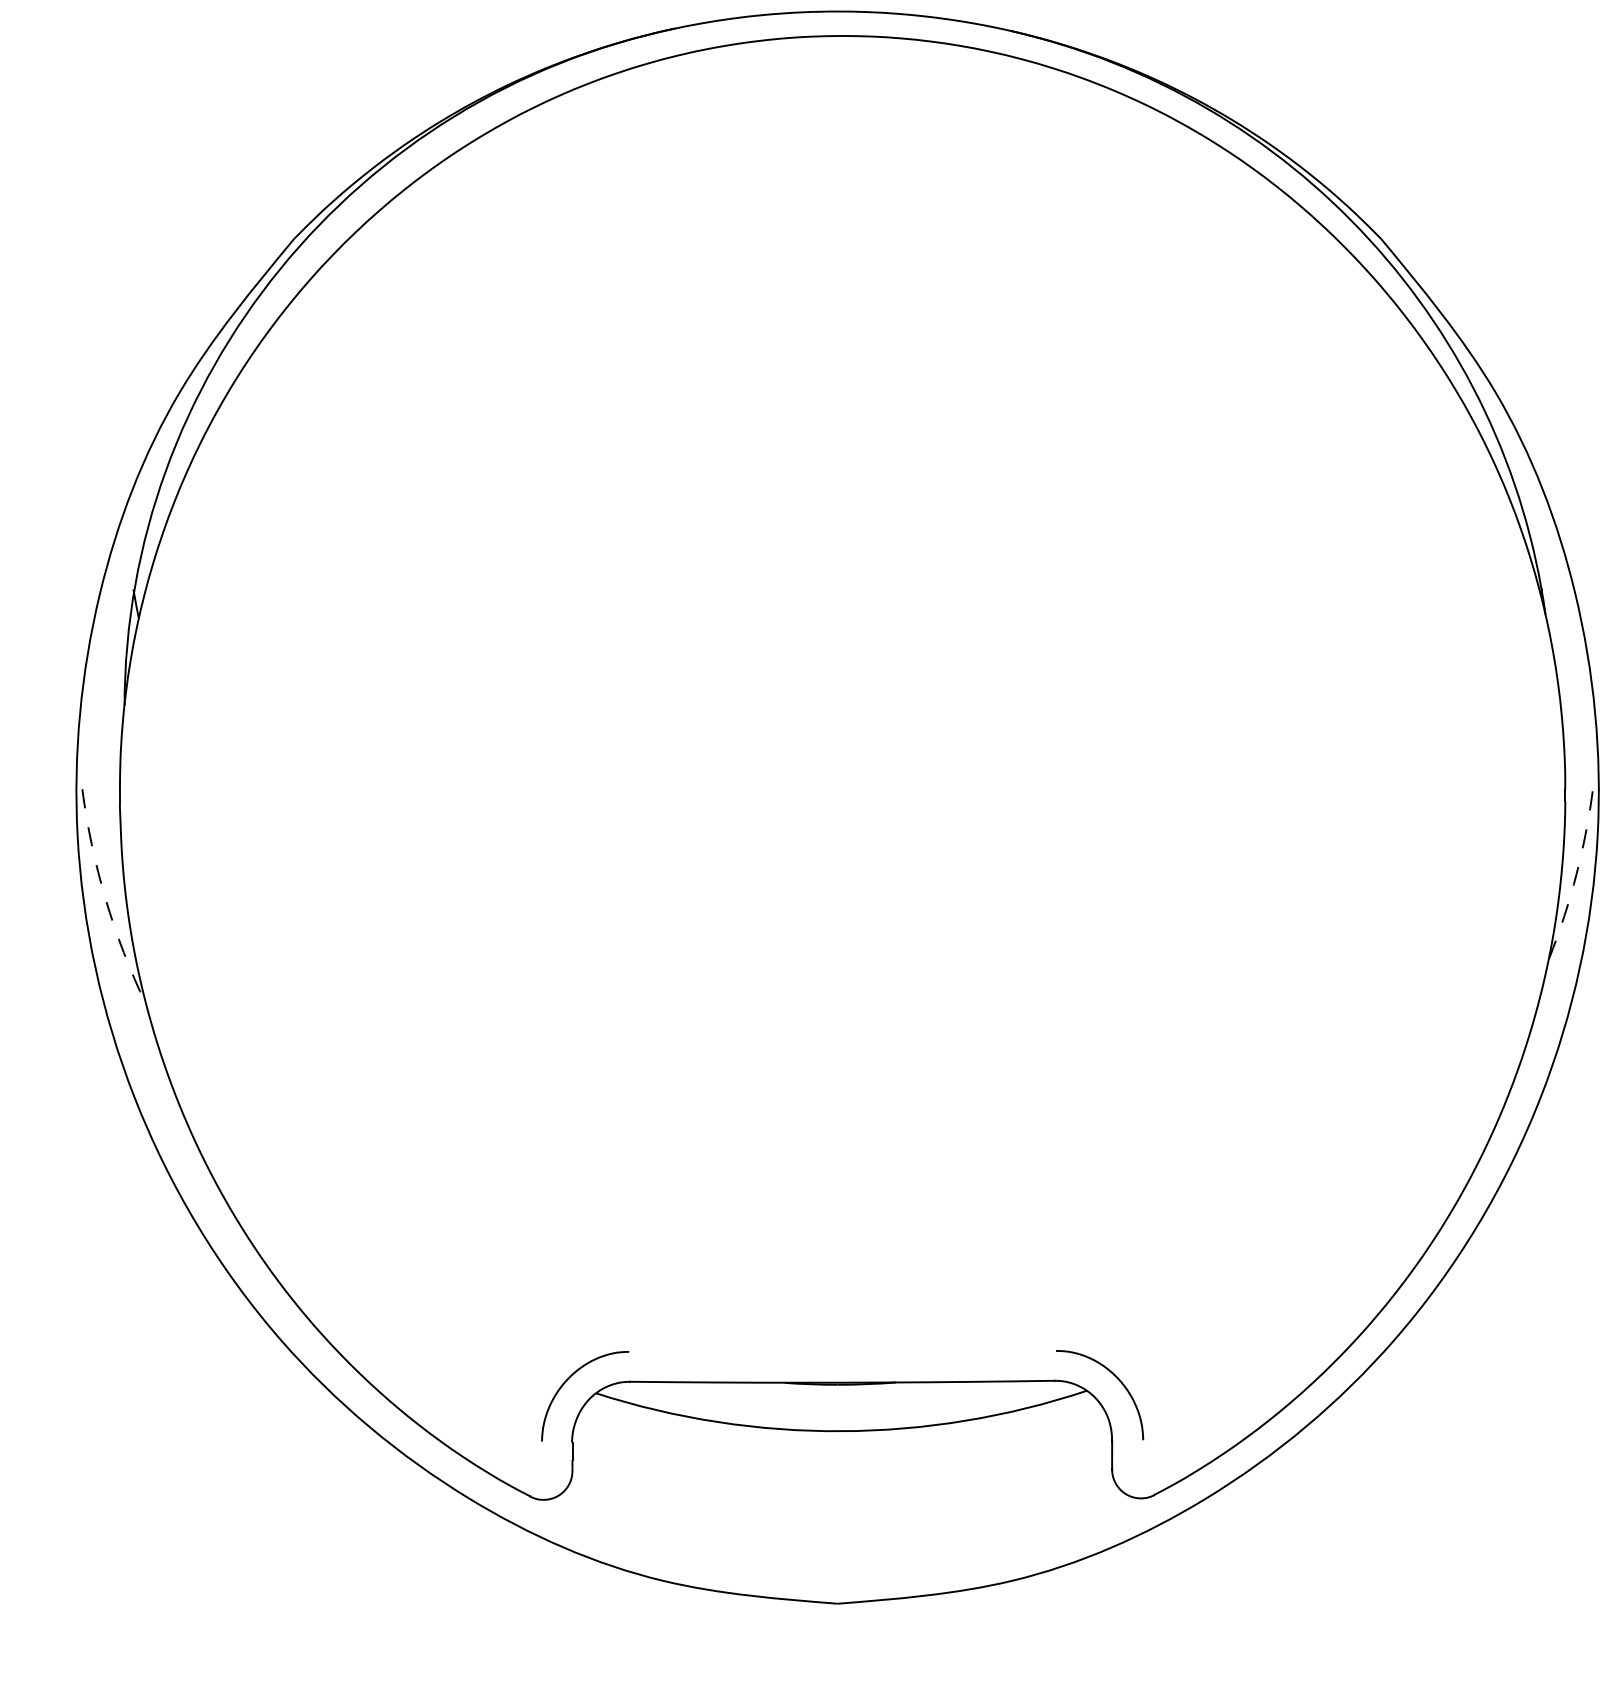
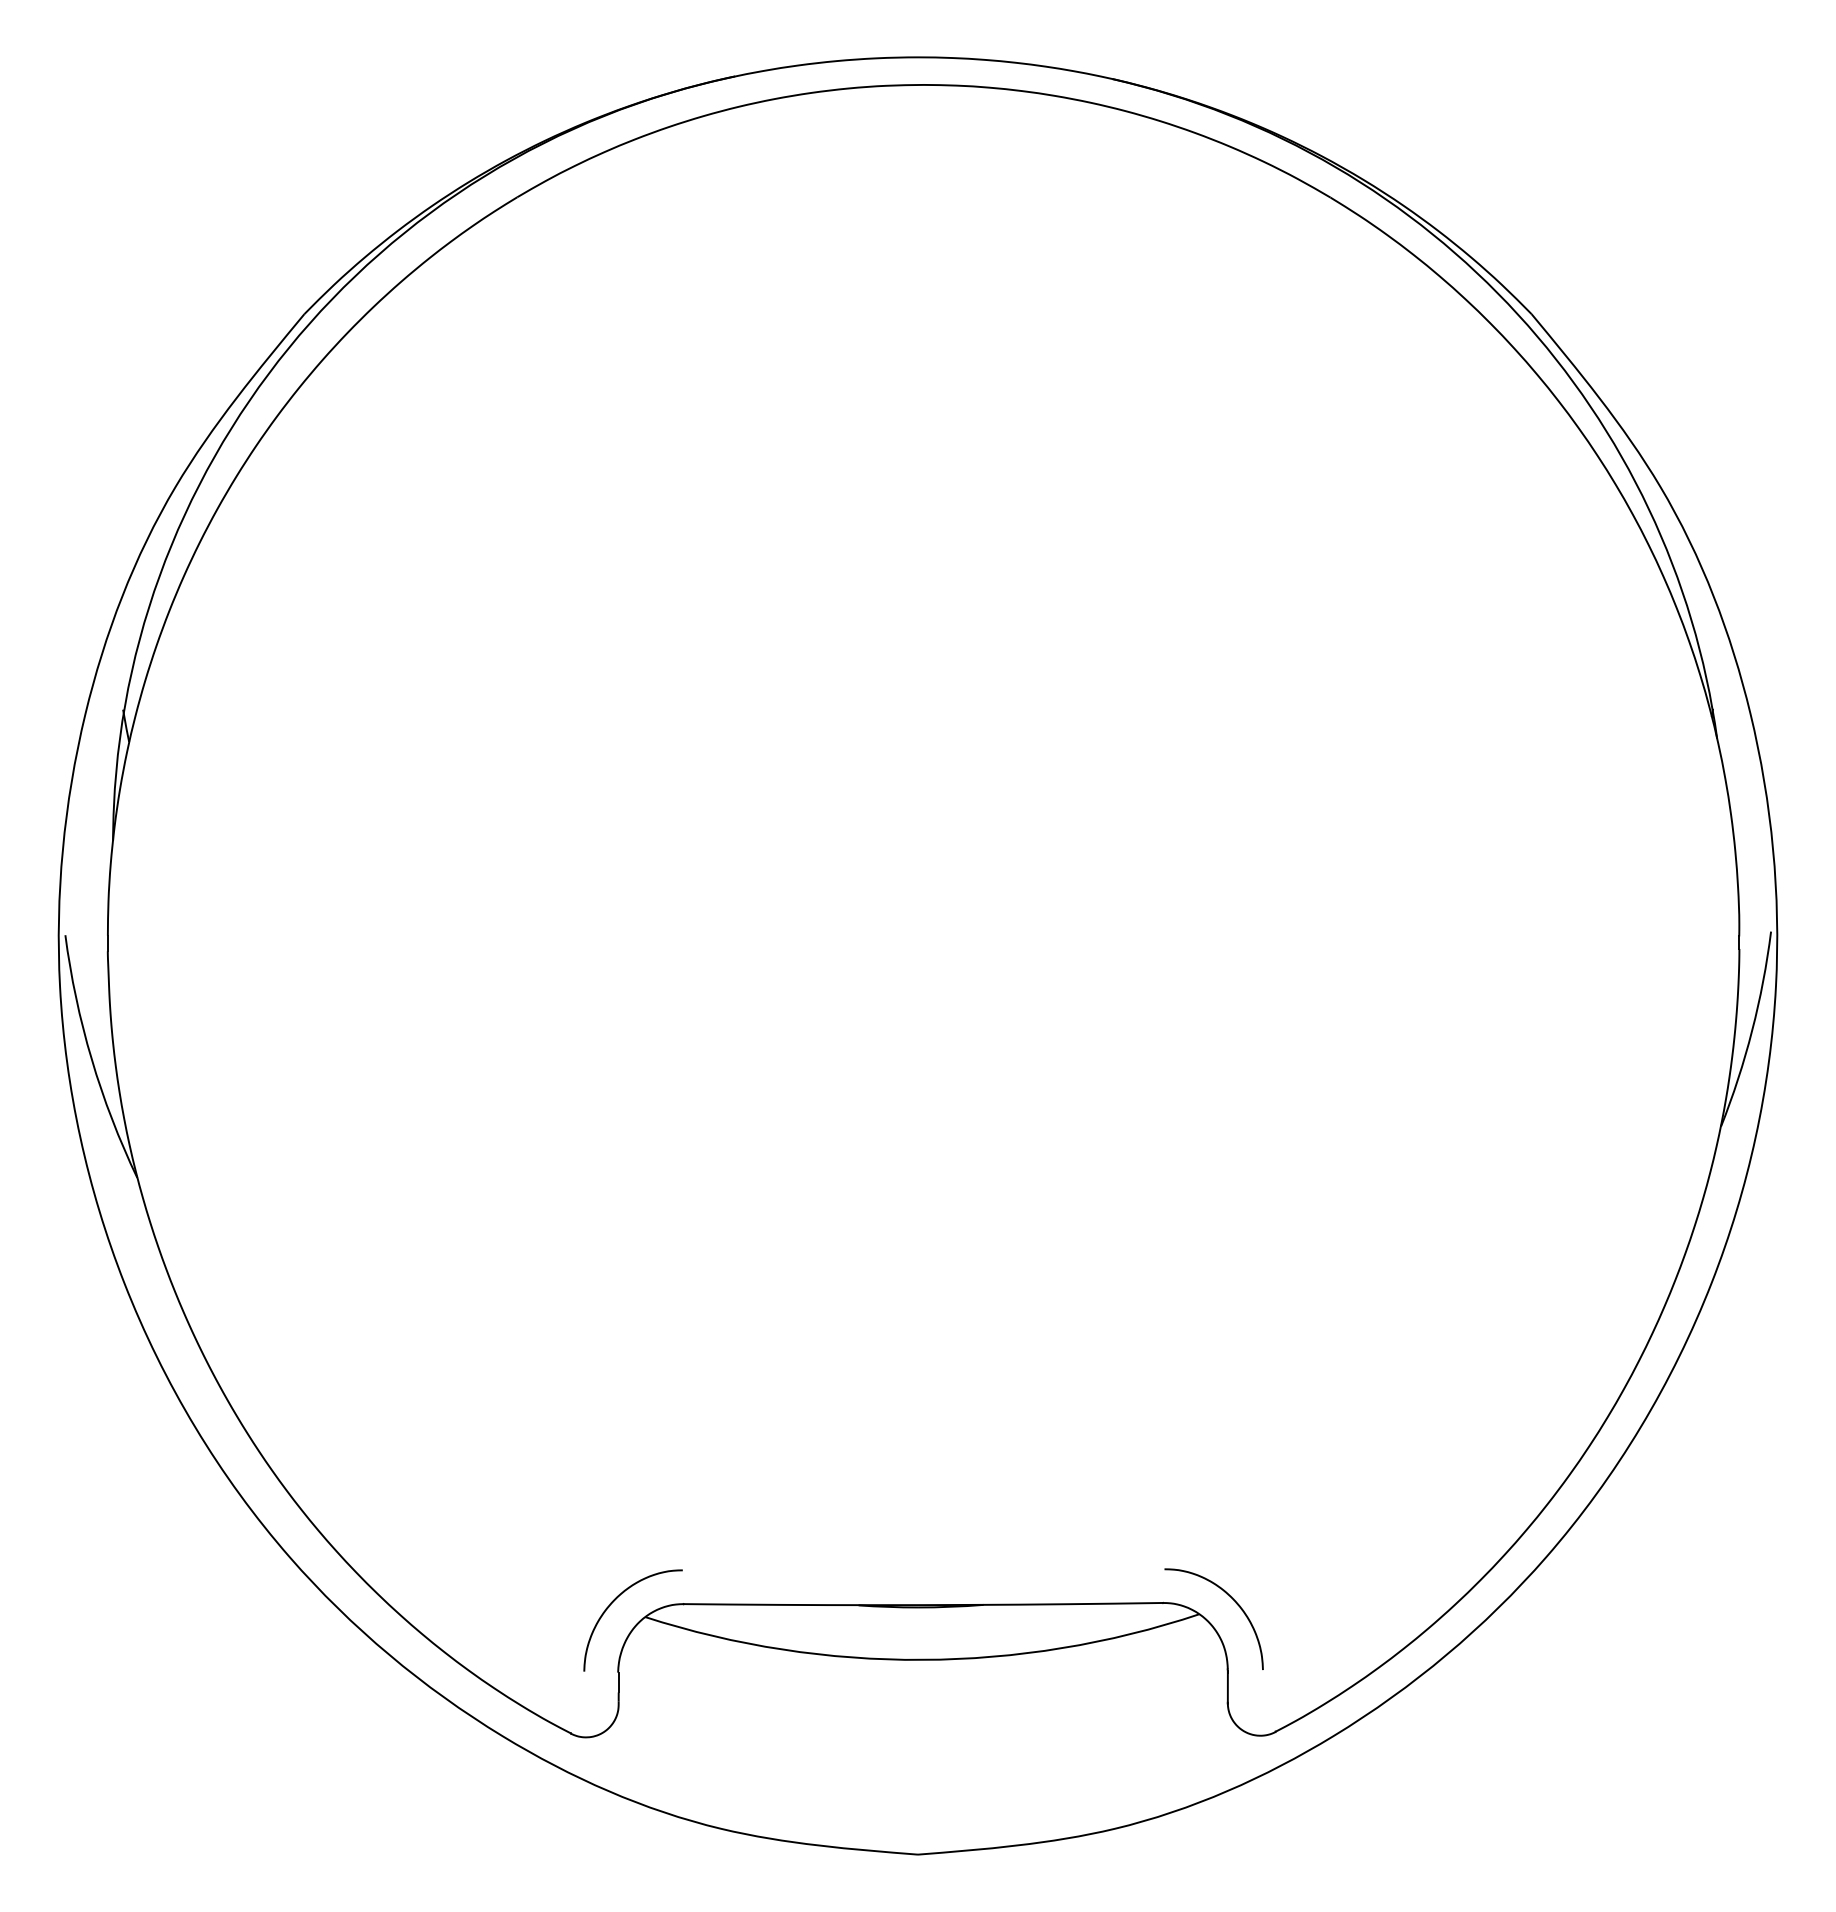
arc: (1576, 873) -> (1752, 1030), dashed -> solid
arc: (105, 899) -> (91, 1059), dashed -> solid

